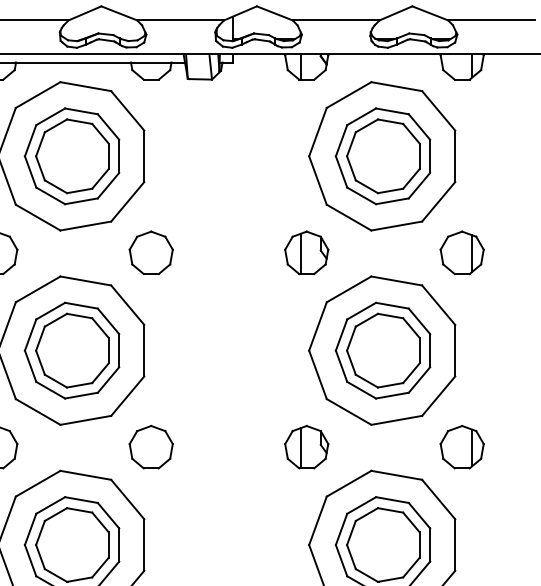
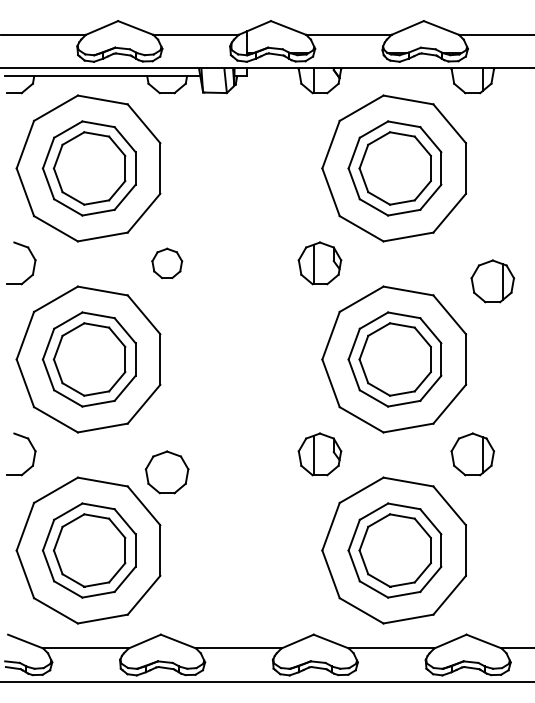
part: (151, 252) -> (167, 263), size x0.7
part: (461, 252) -> (492, 281), moved
part: (151, 447) -> (167, 472), moved

